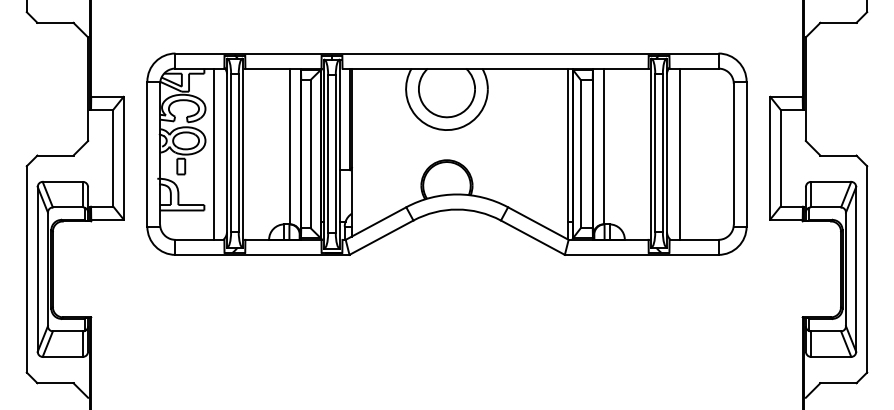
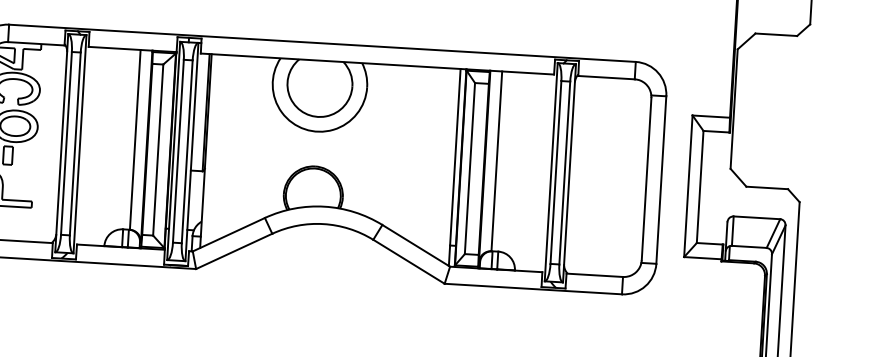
line: (214, 153) -> (47, 142), removed
line: (679, 153) -> (583, 174), removed

